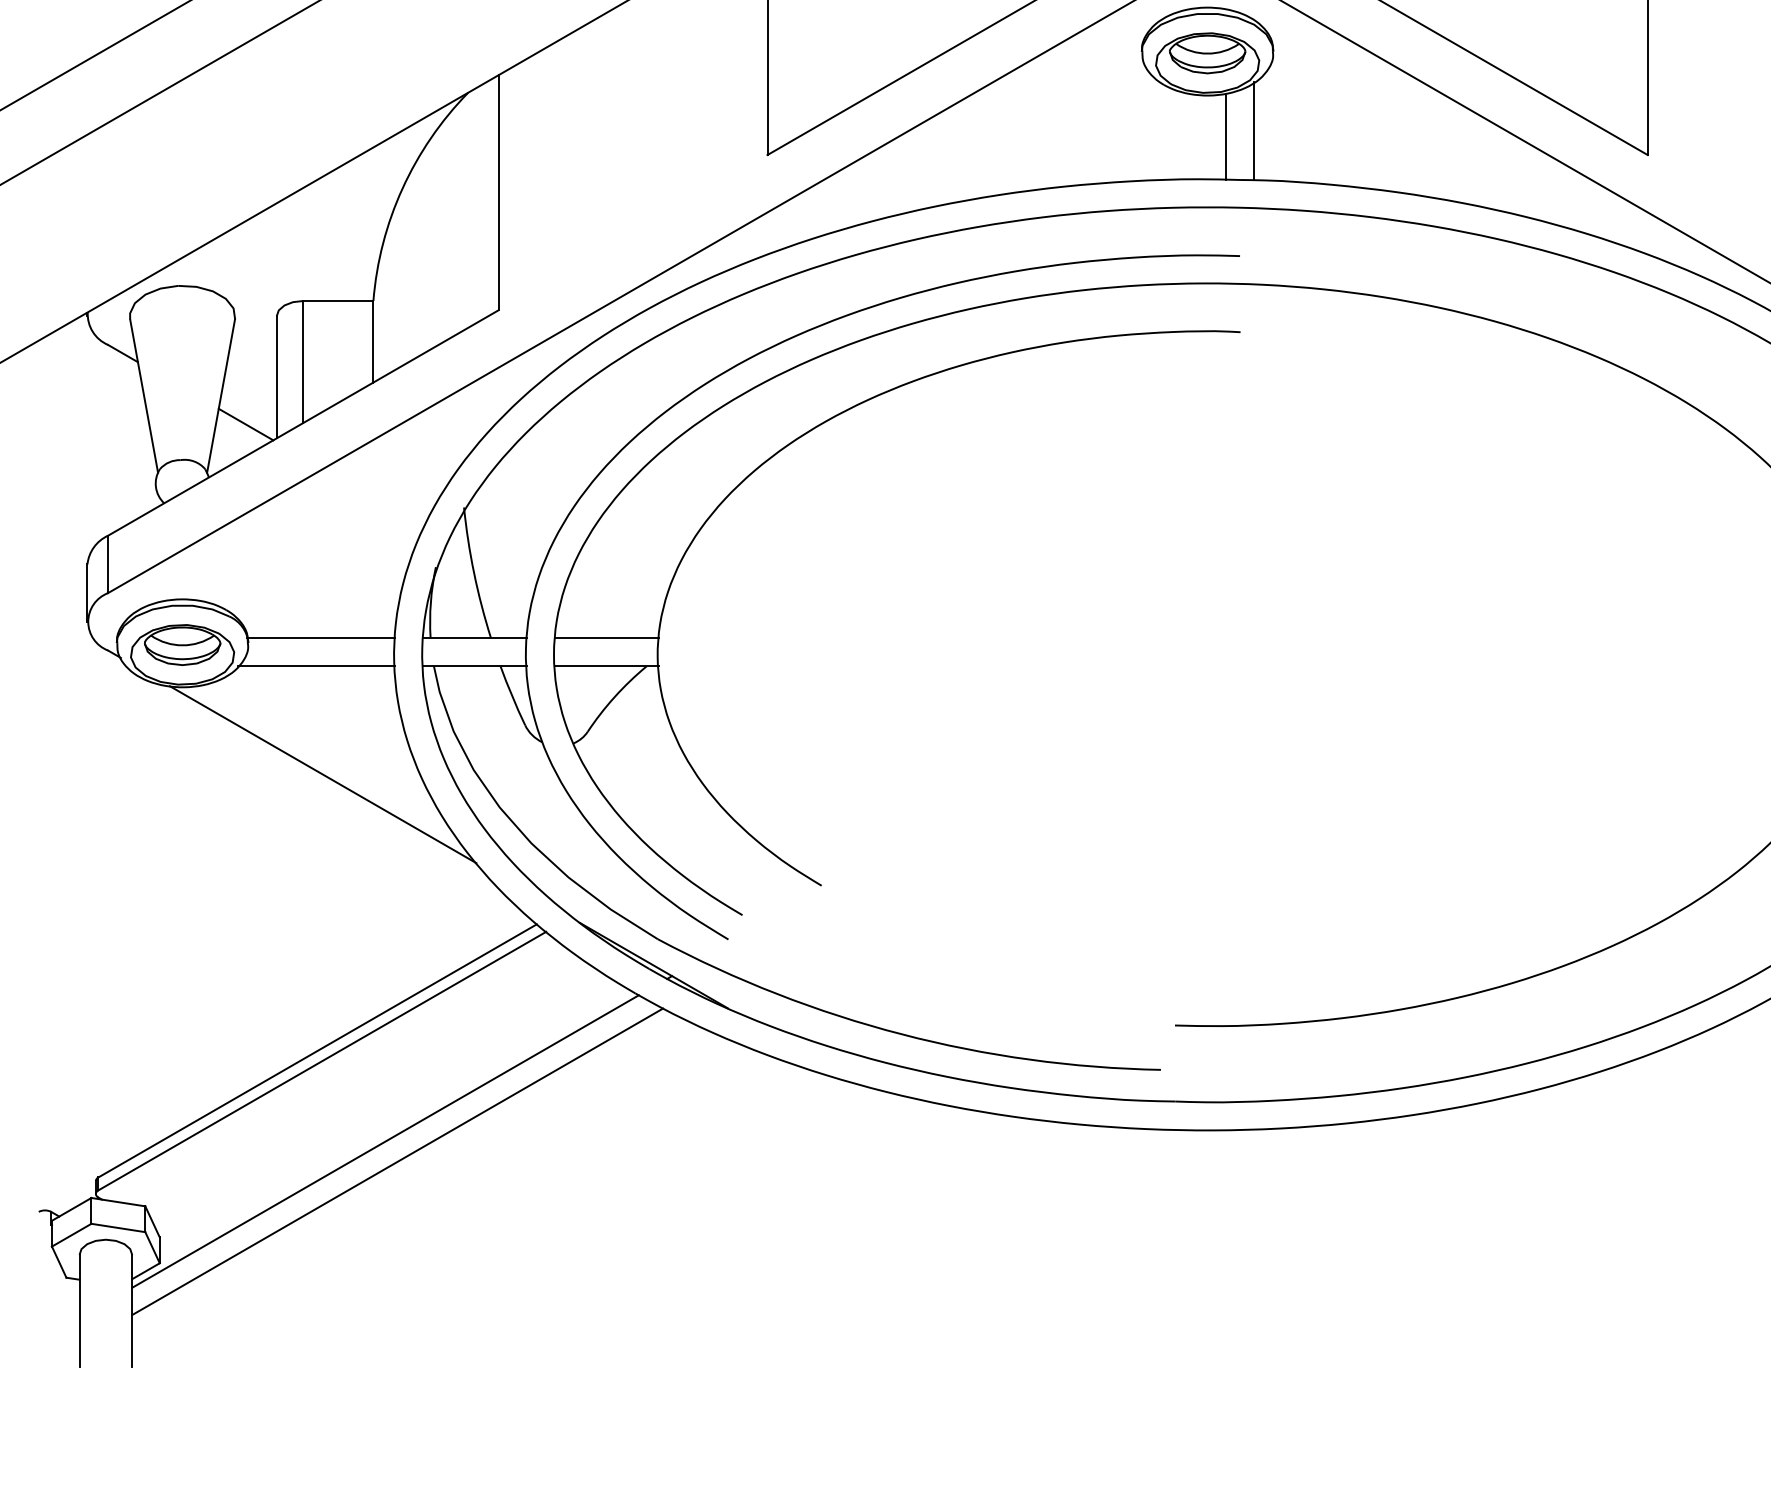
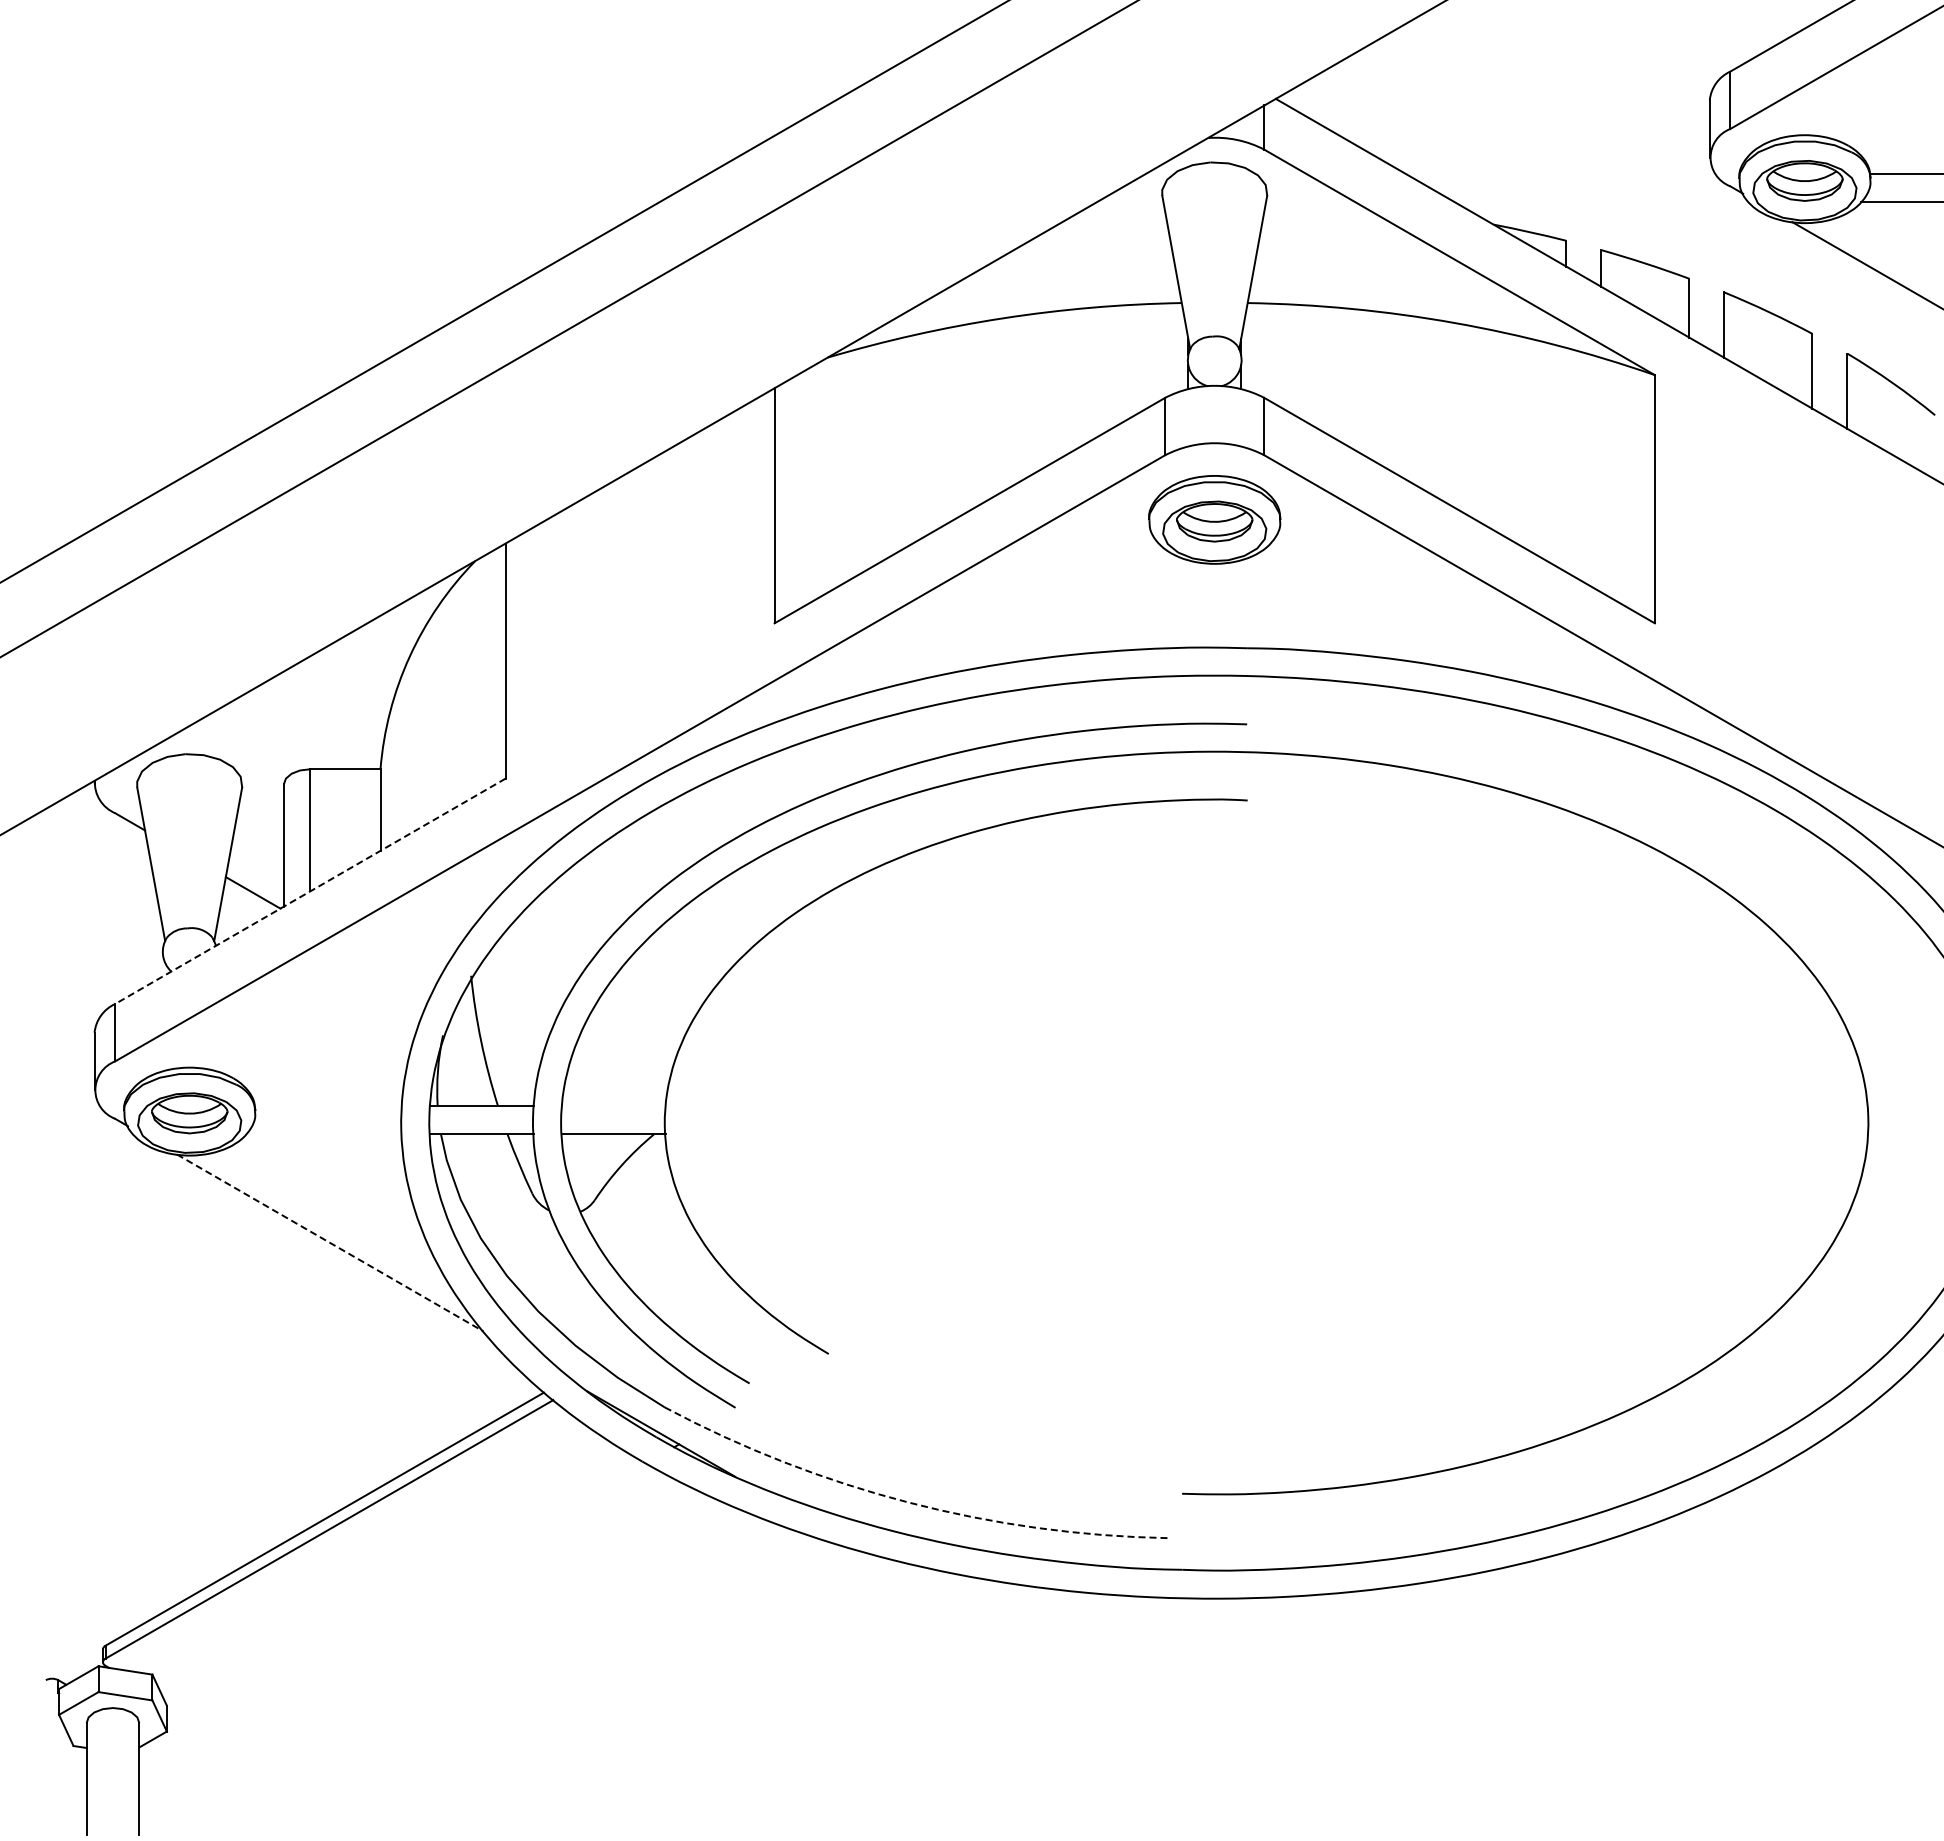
line: (1254, 131) -> (1261, 599), removed
line: (1226, 137) -> (1233, 605), removed
line: (302, 423) -> (309, 891), solid -> dashed
line: (321, 638) -> (328, 1106), removed
line: (607, 638) -> (614, 1106), removed
line: (316, 666) -> (323, 1134), removed
line: (323, 774) -> (330, 1242), solid -> dashed
arc: (901, 1034) -> (908, 1502), solid -> dashed
line: (385, 1141) -> (392, 1609), removed
line: (397, 1161) -> (404, 1629), removed

